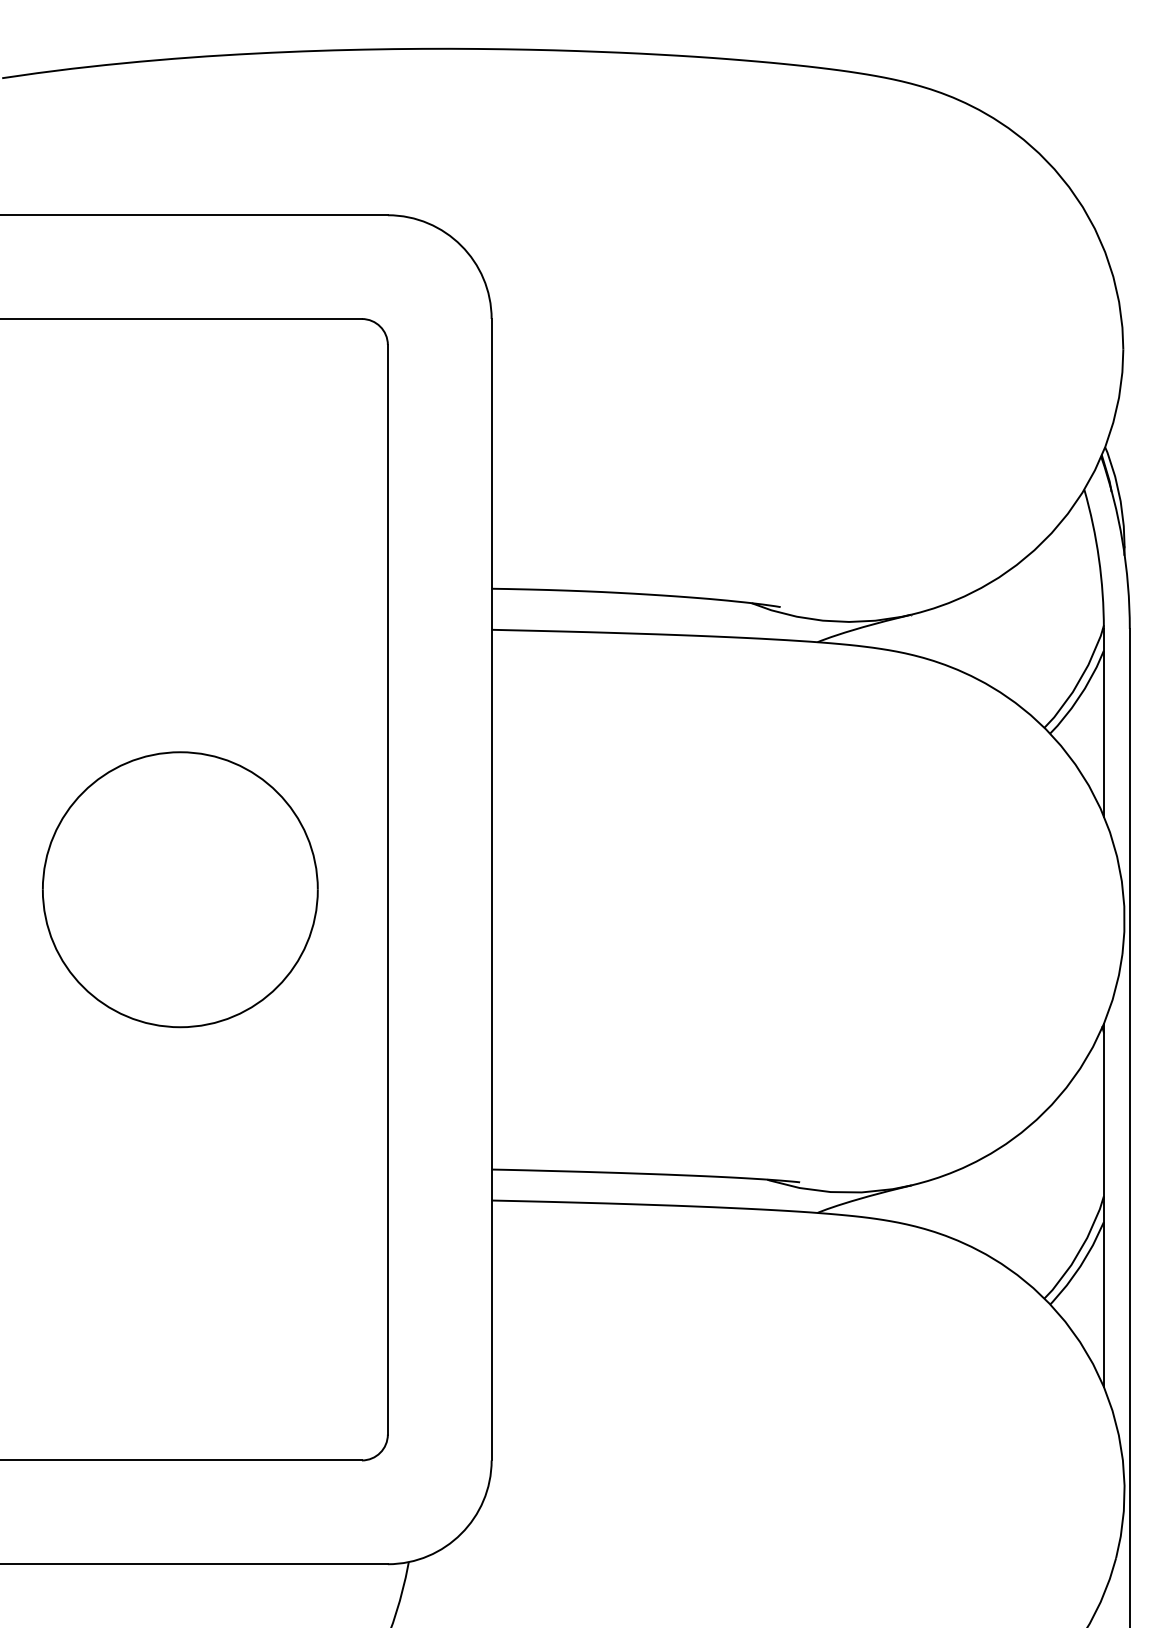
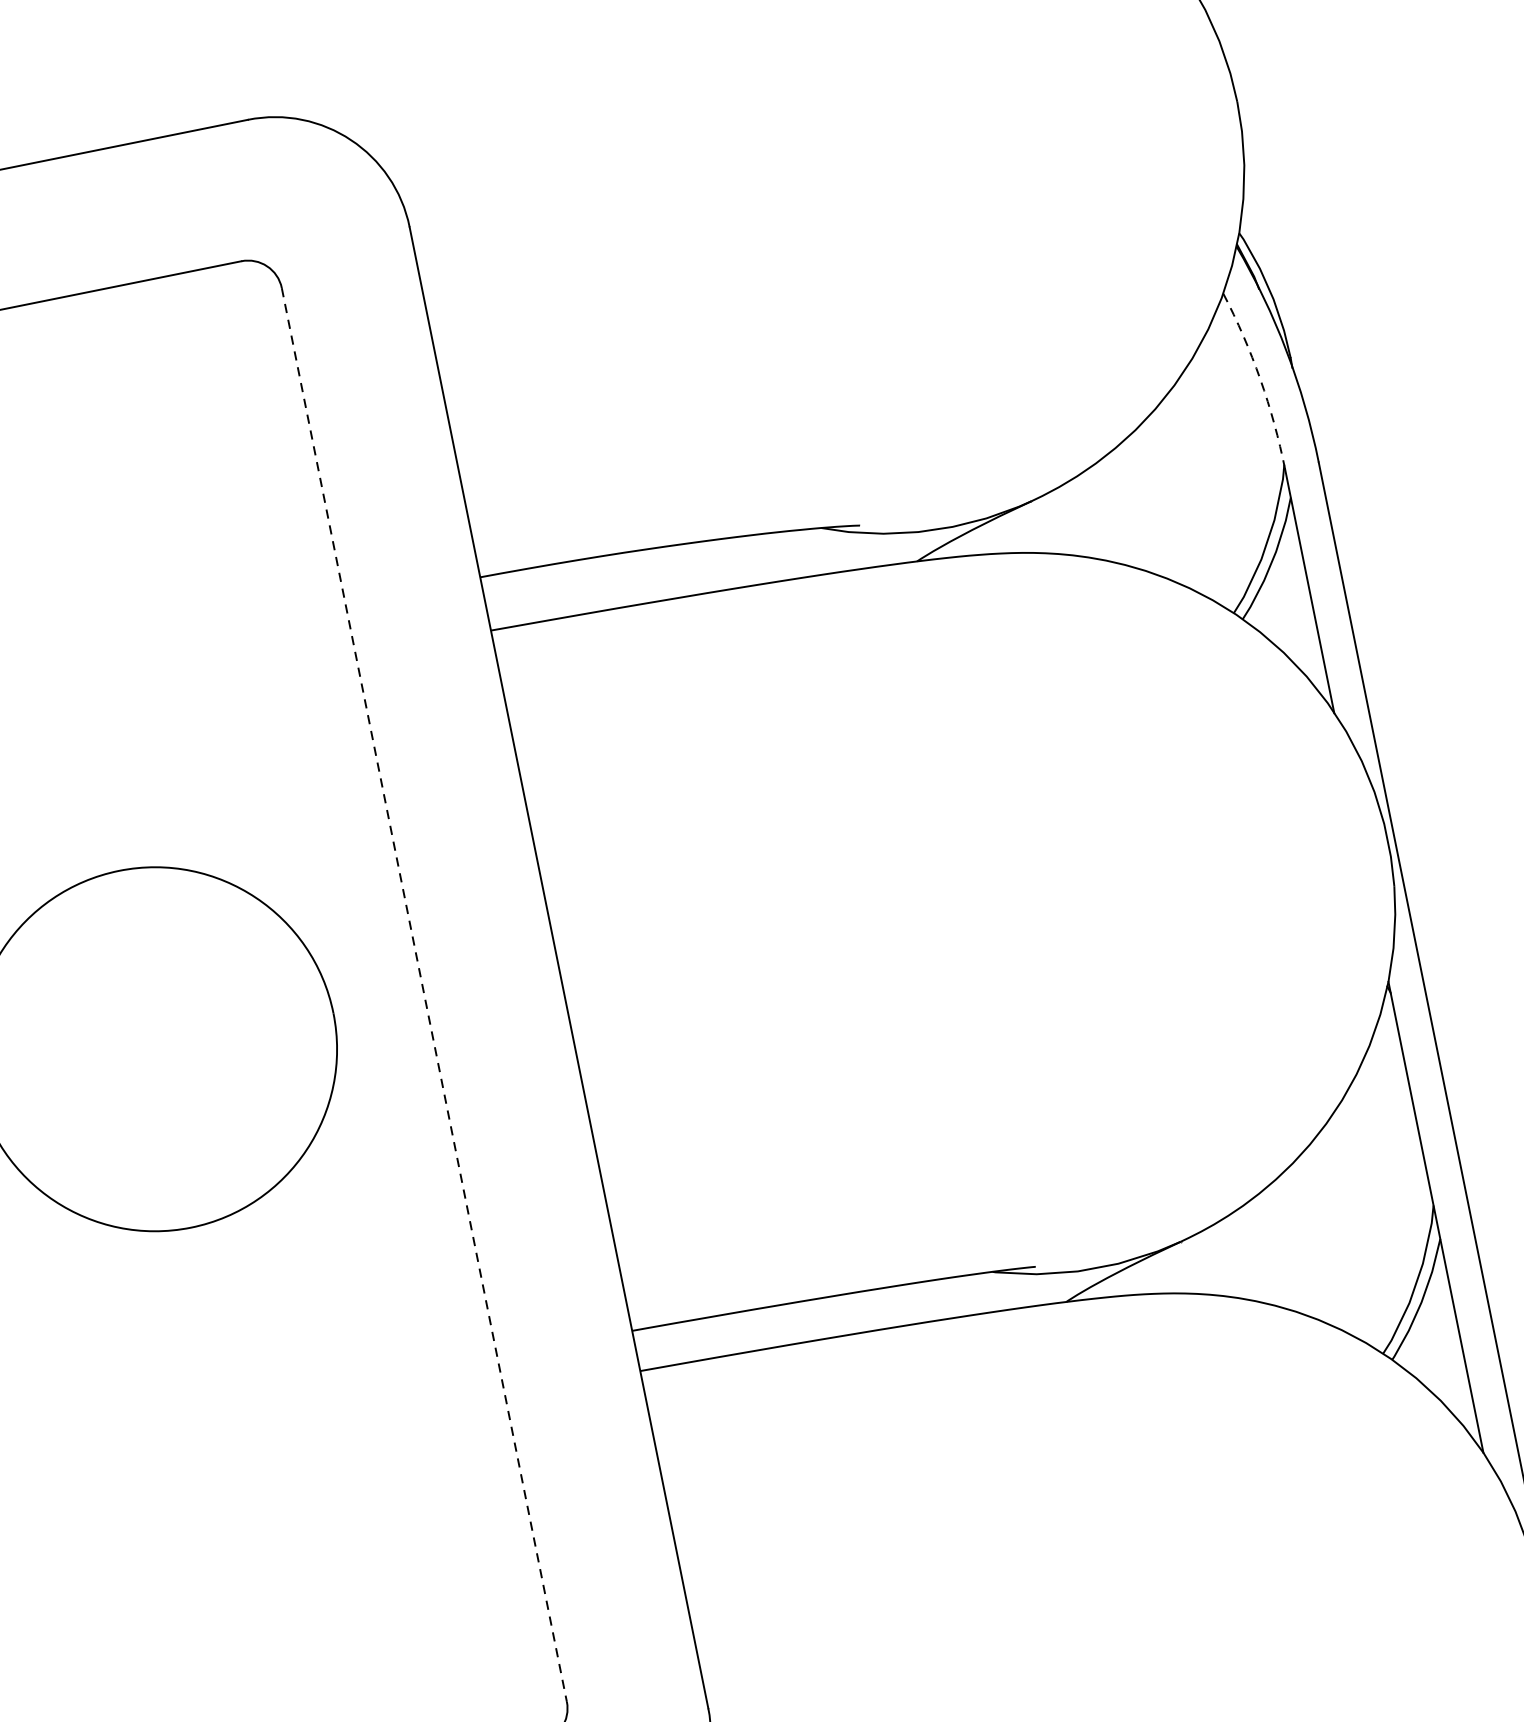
arc: (1098, 558) -> (1259, 379), solid -> dashed
line: (387, 889) -> (423, 994), solid -> dashed

